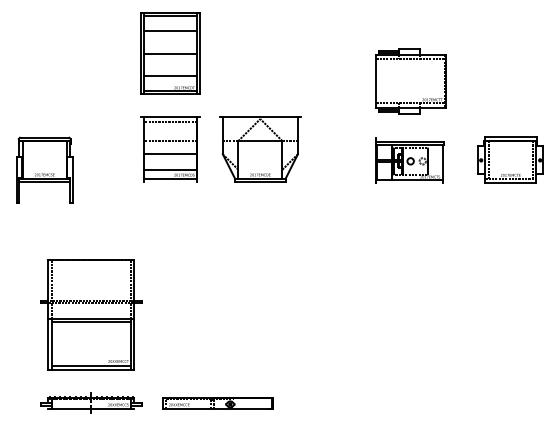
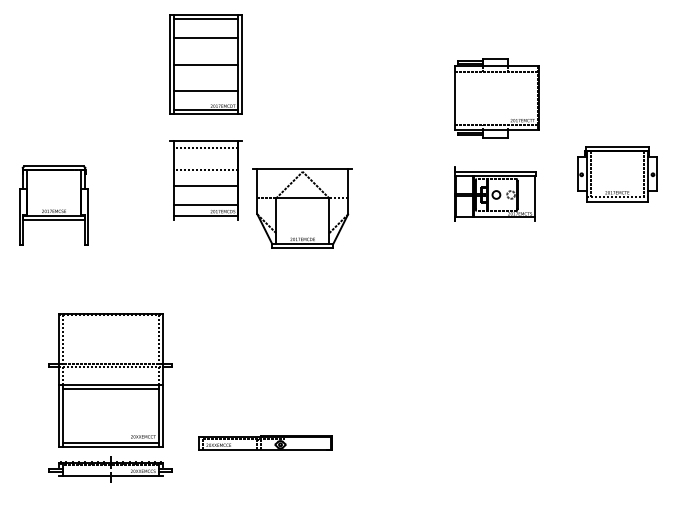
part: (260, 149) -> (302, 208), moved
part: (510, 160) -> (617, 174), moved
part: (217, 402) -> (265, 442), moved
part: (91, 403) -> (110, 469), moved

